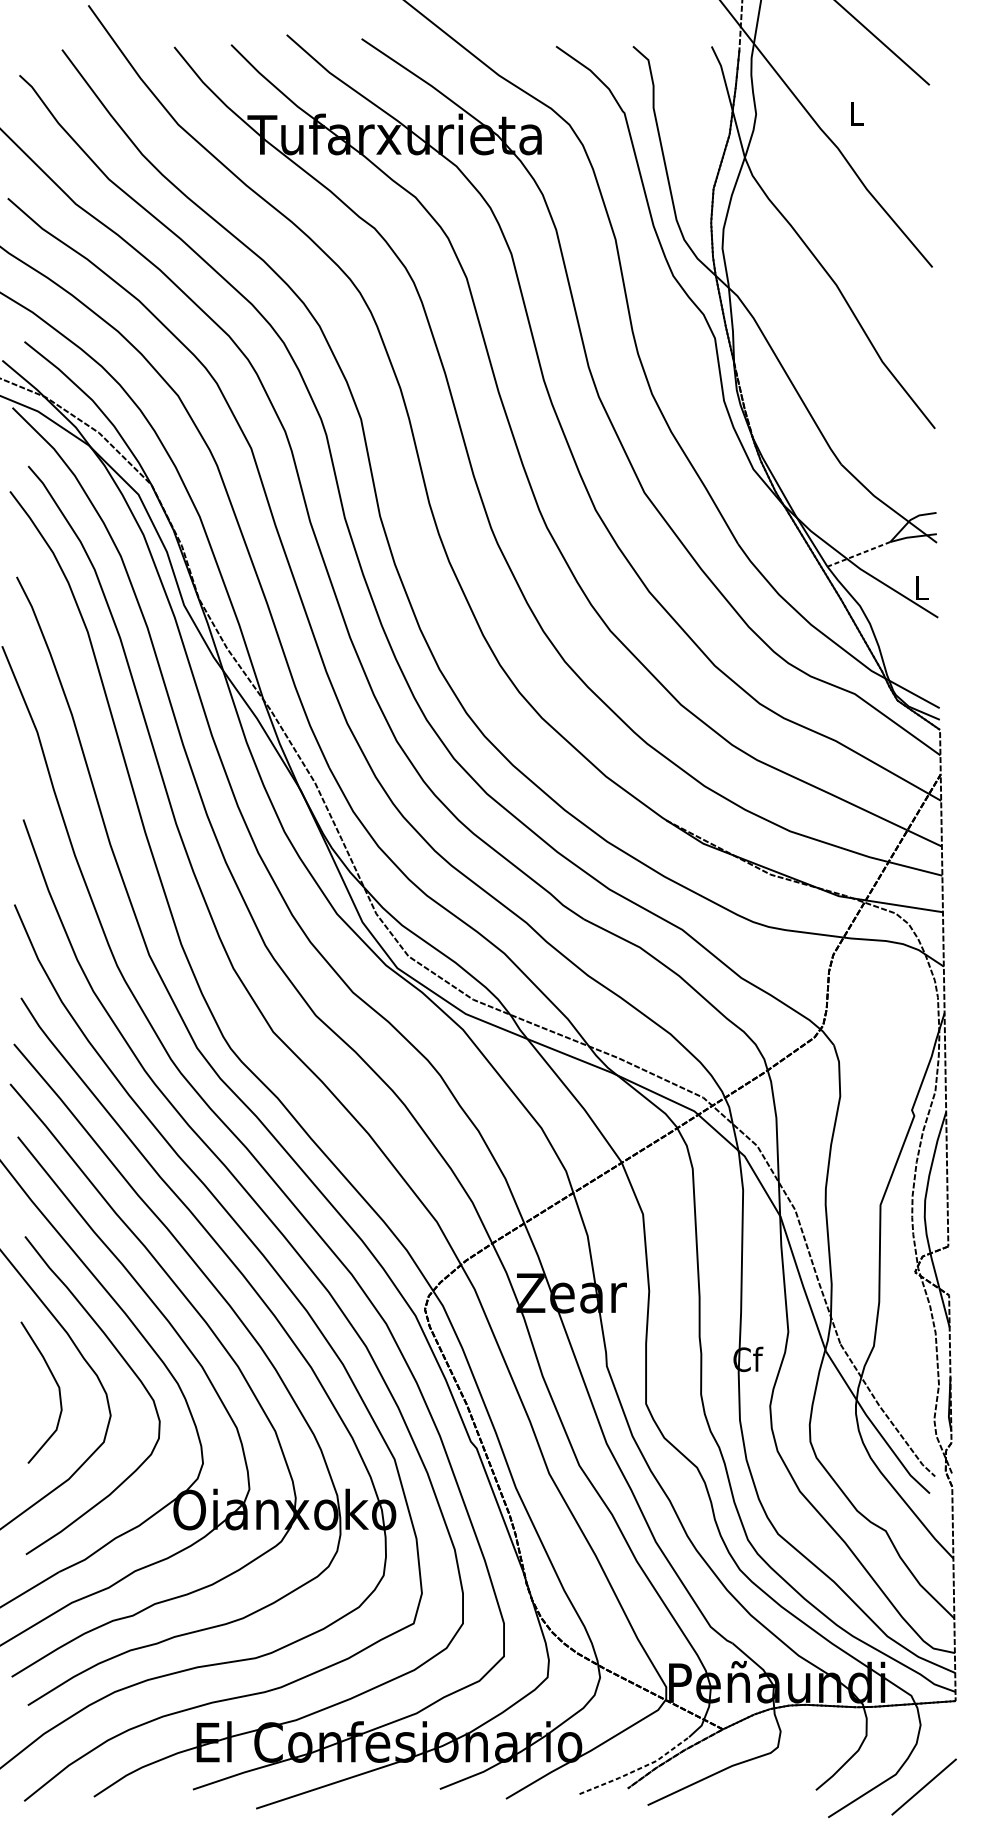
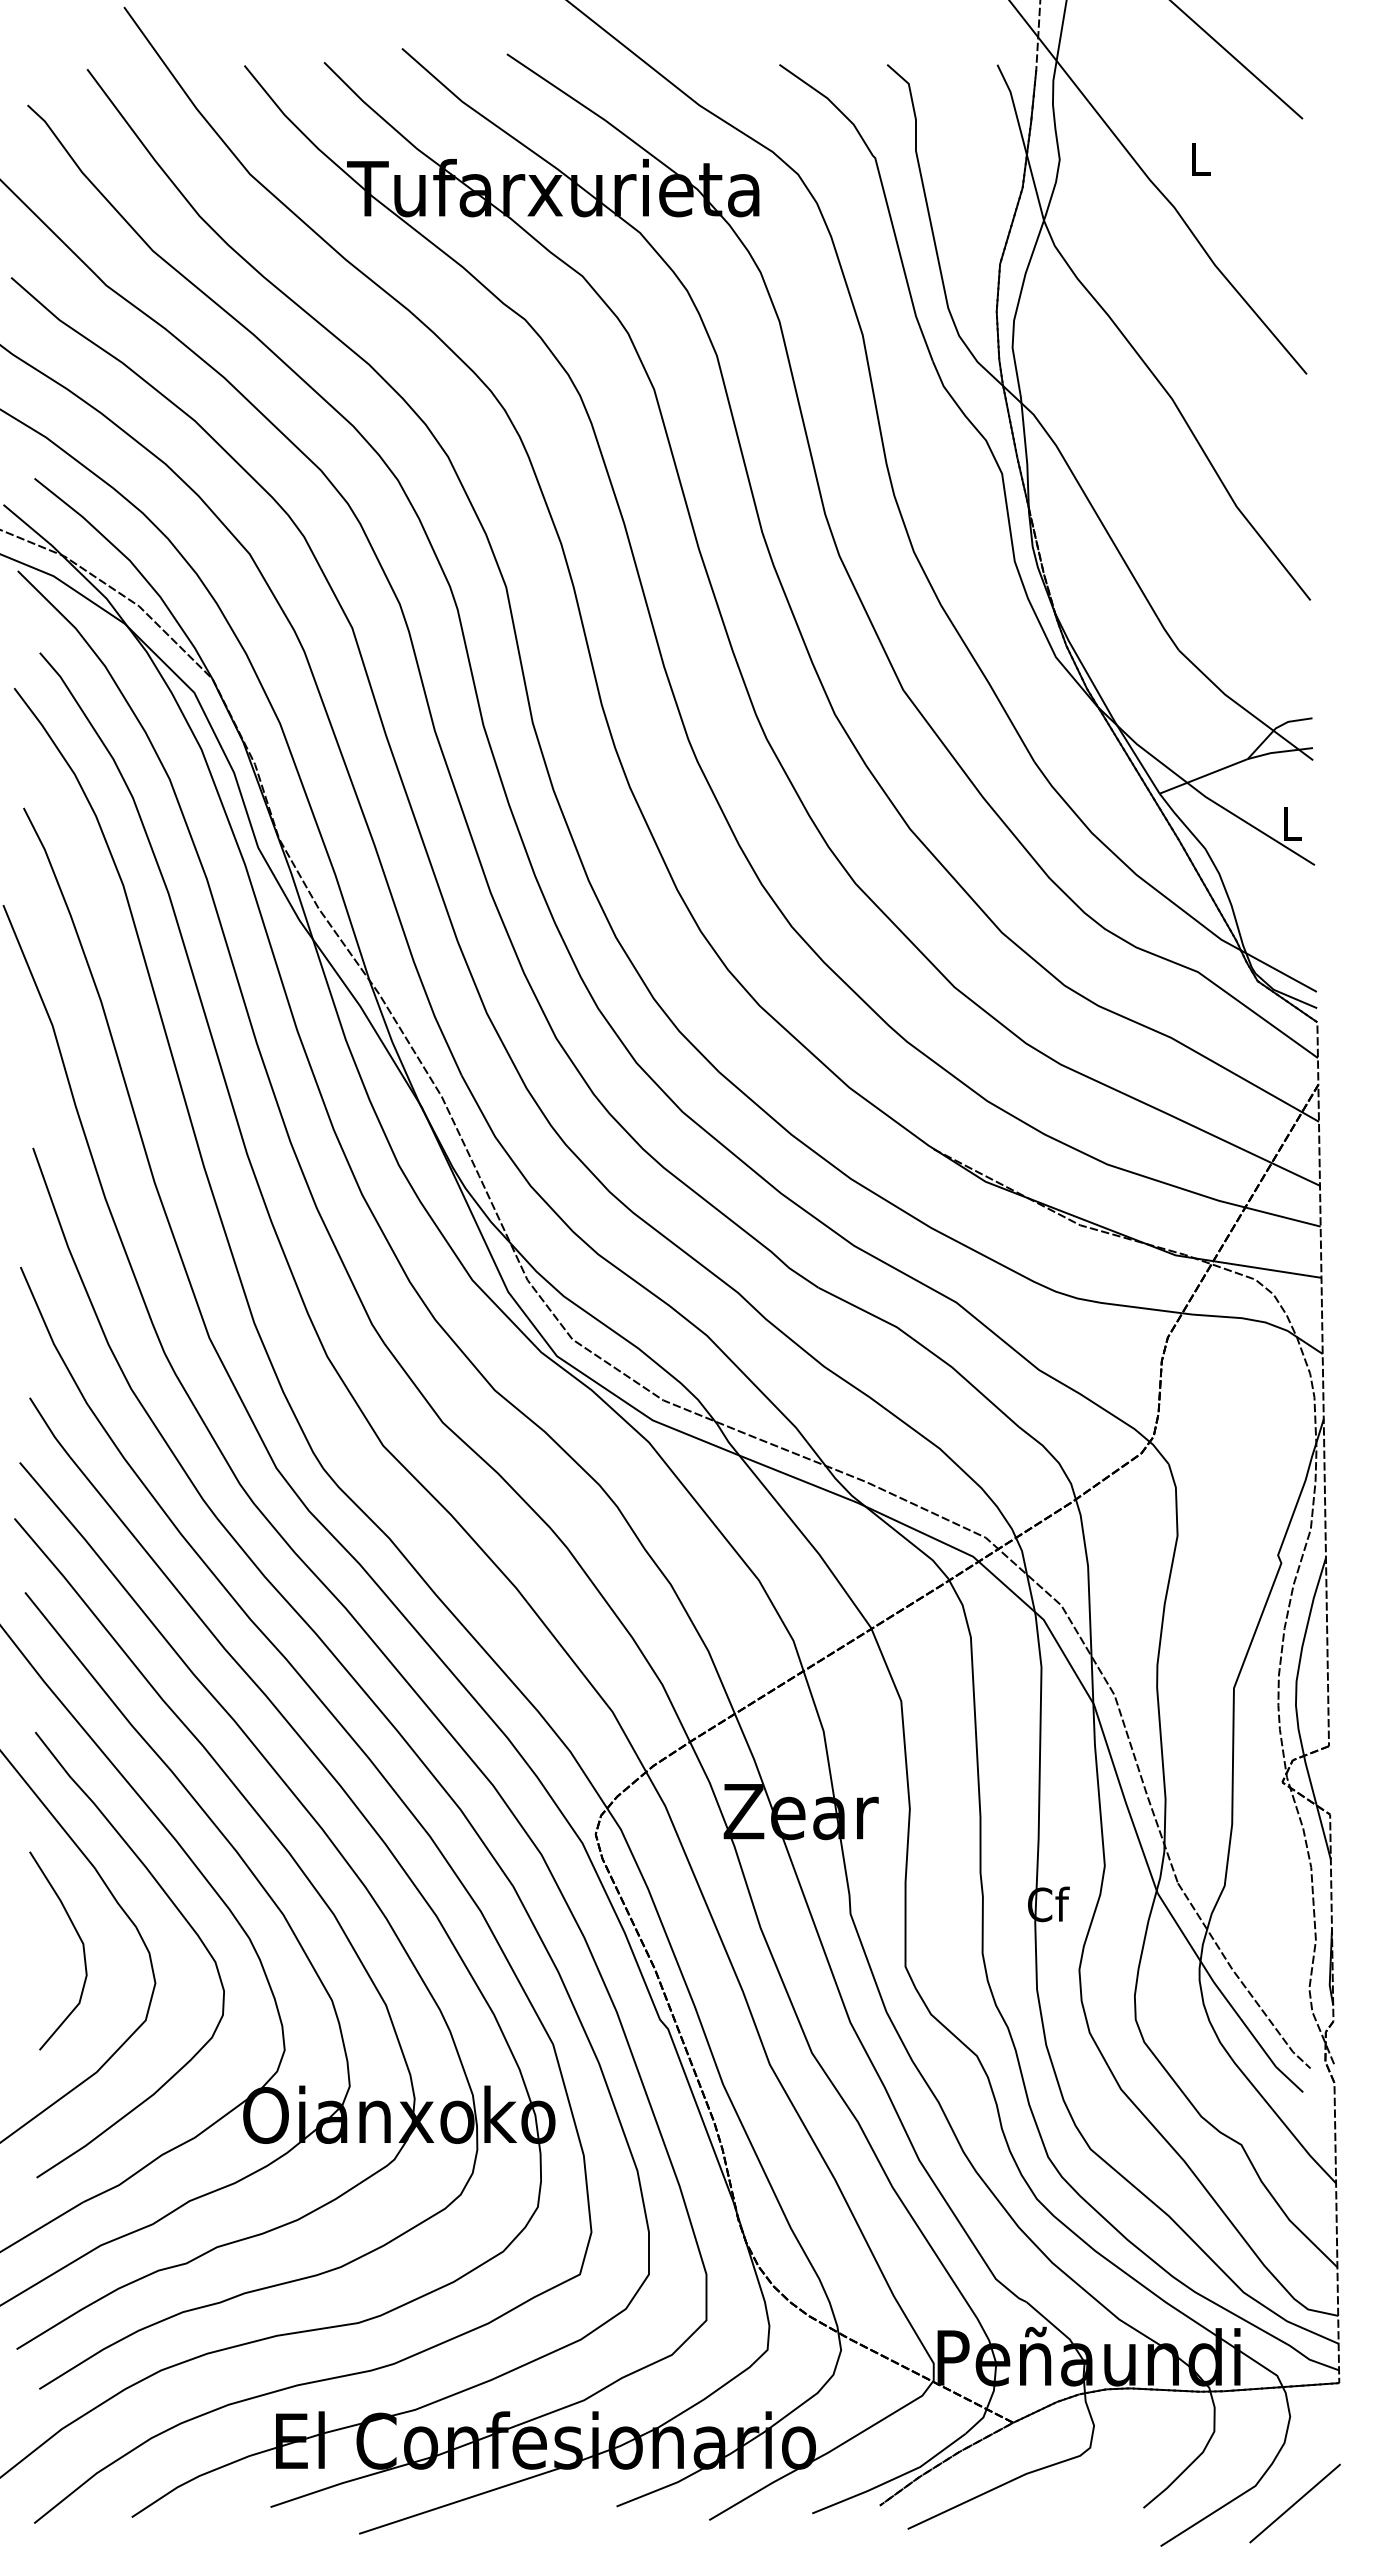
line: (858, 554) -> (1203, 776), dashed -> solid
line: (637, 1769) -> (893, 2479), dashed -> solid

